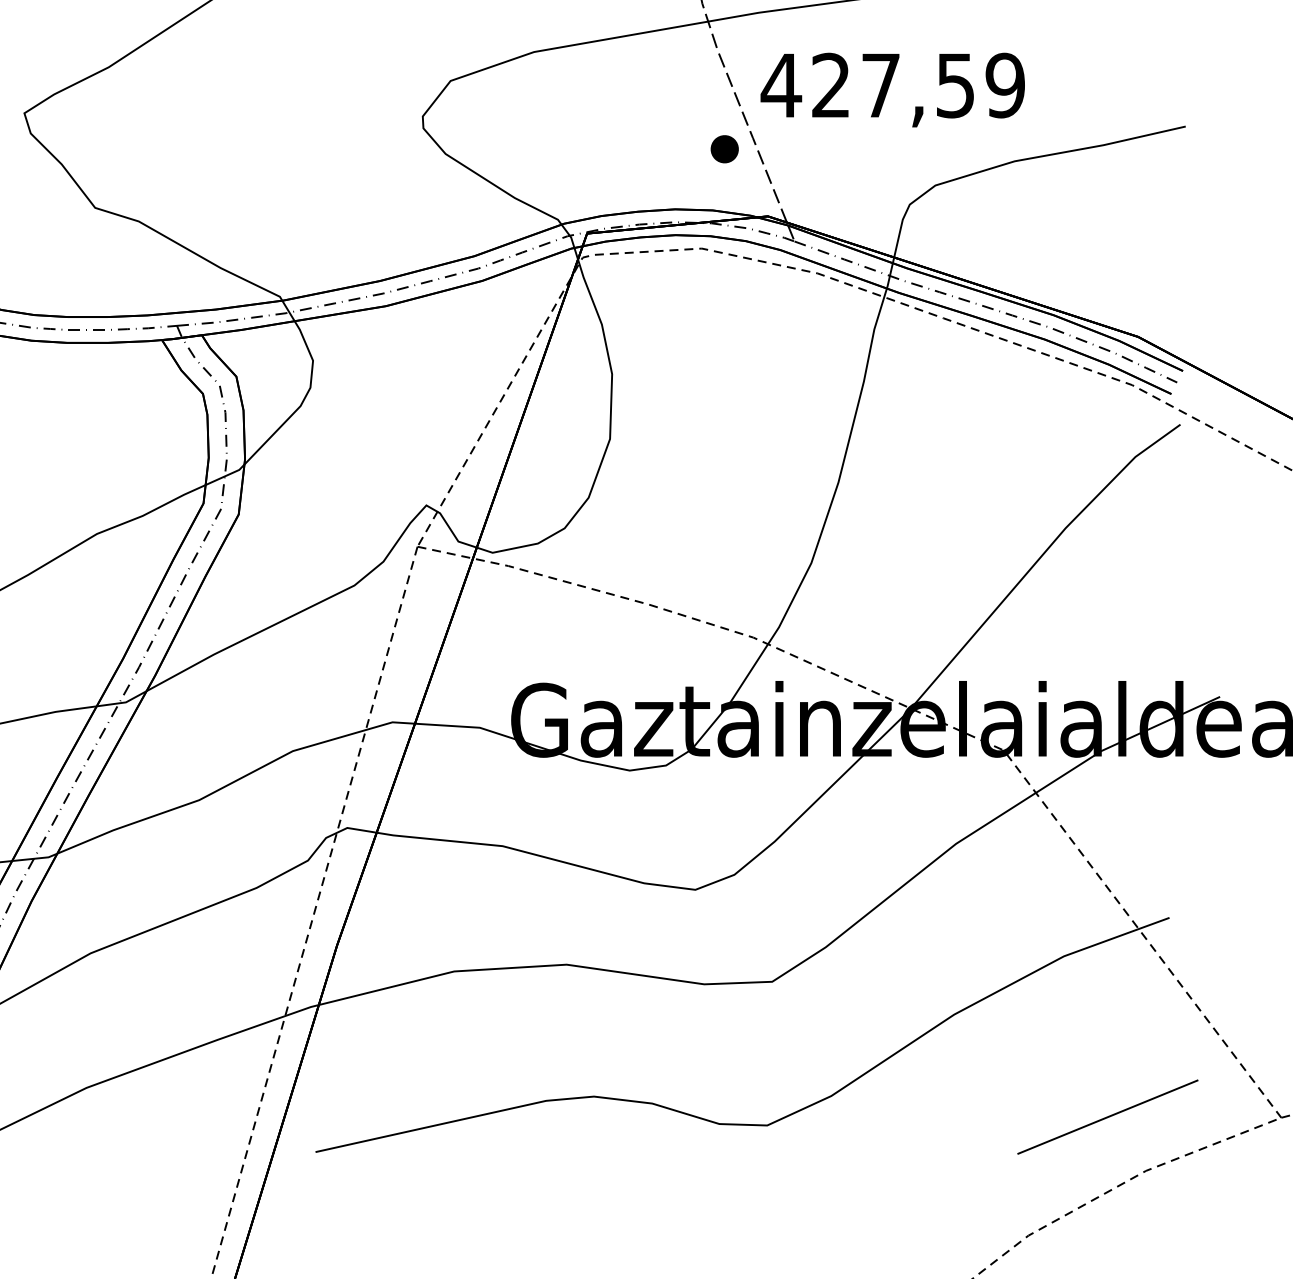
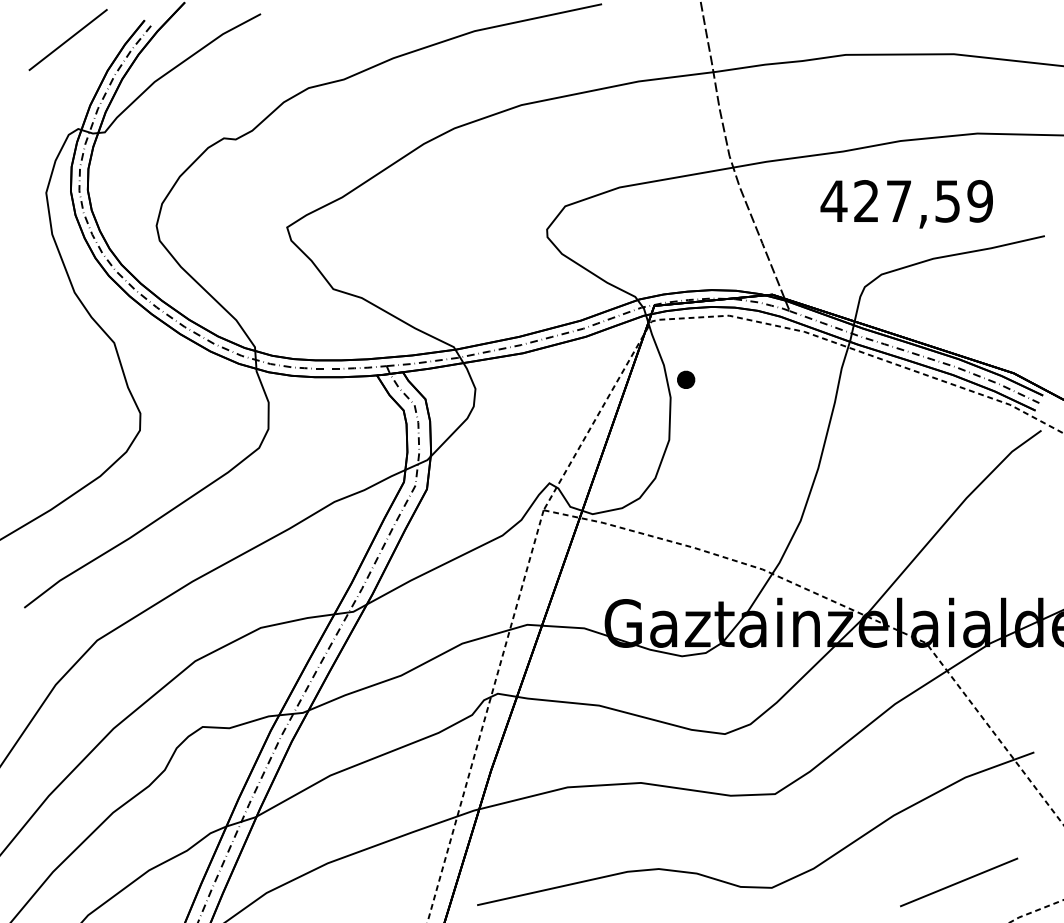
text: (892, 90) -> (906, 204), moved
part: (725, 148) -> (686, 379), moved
line: (1108, 1117) -> (959, 882), moved

